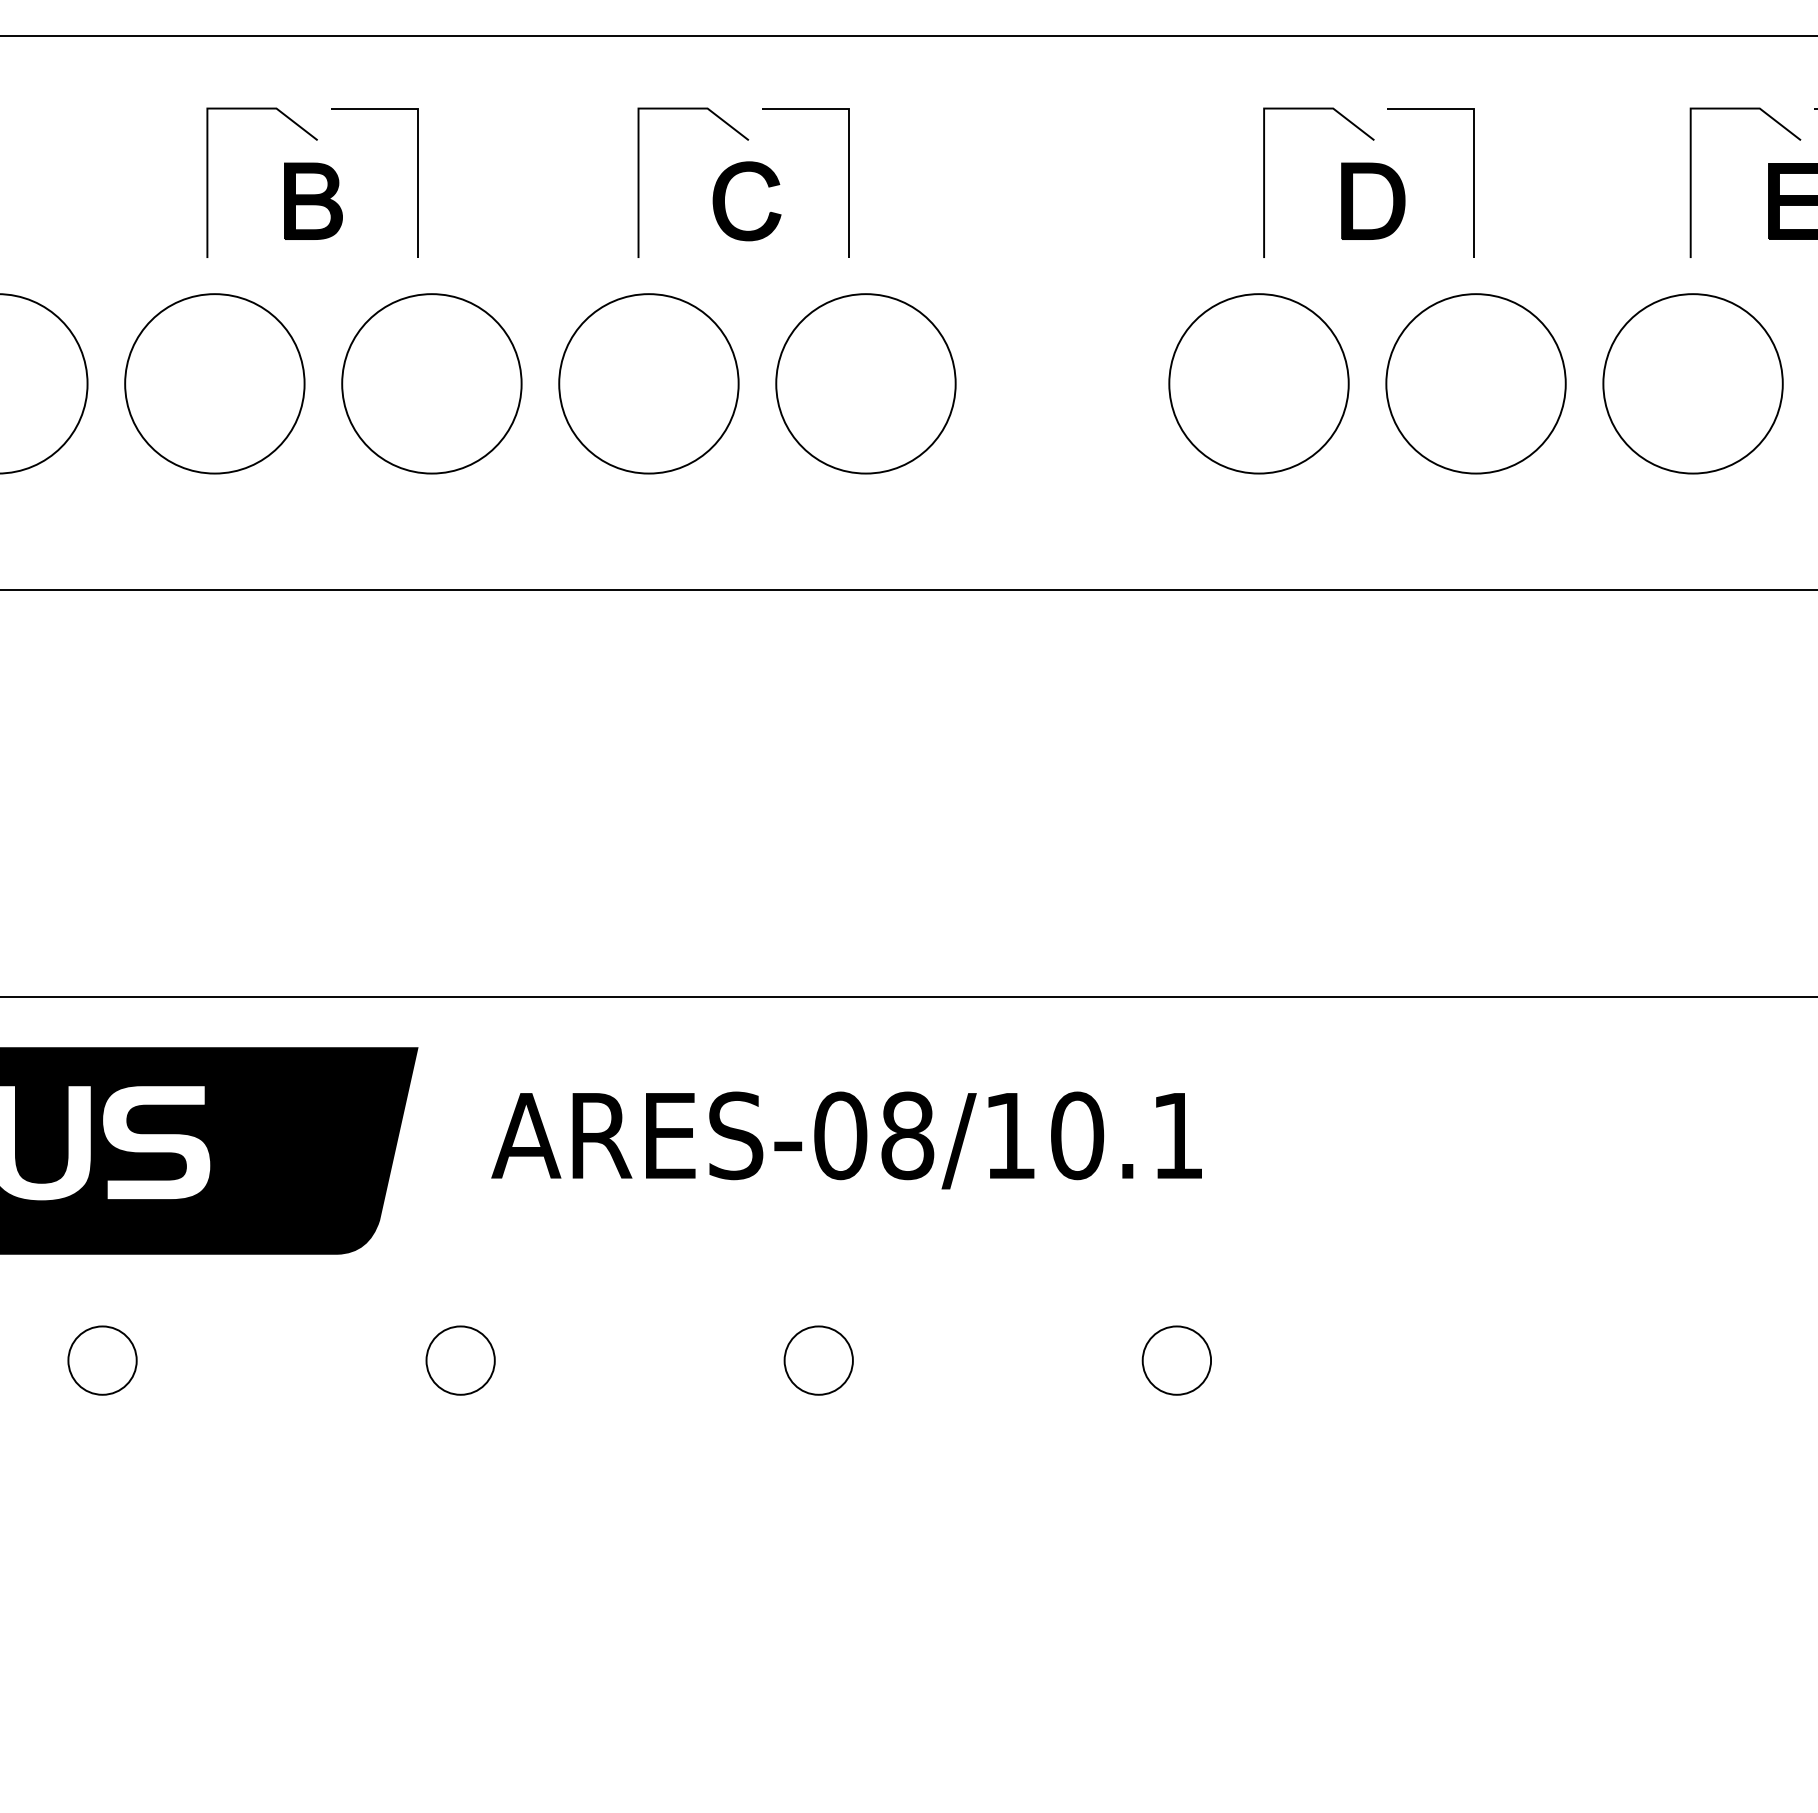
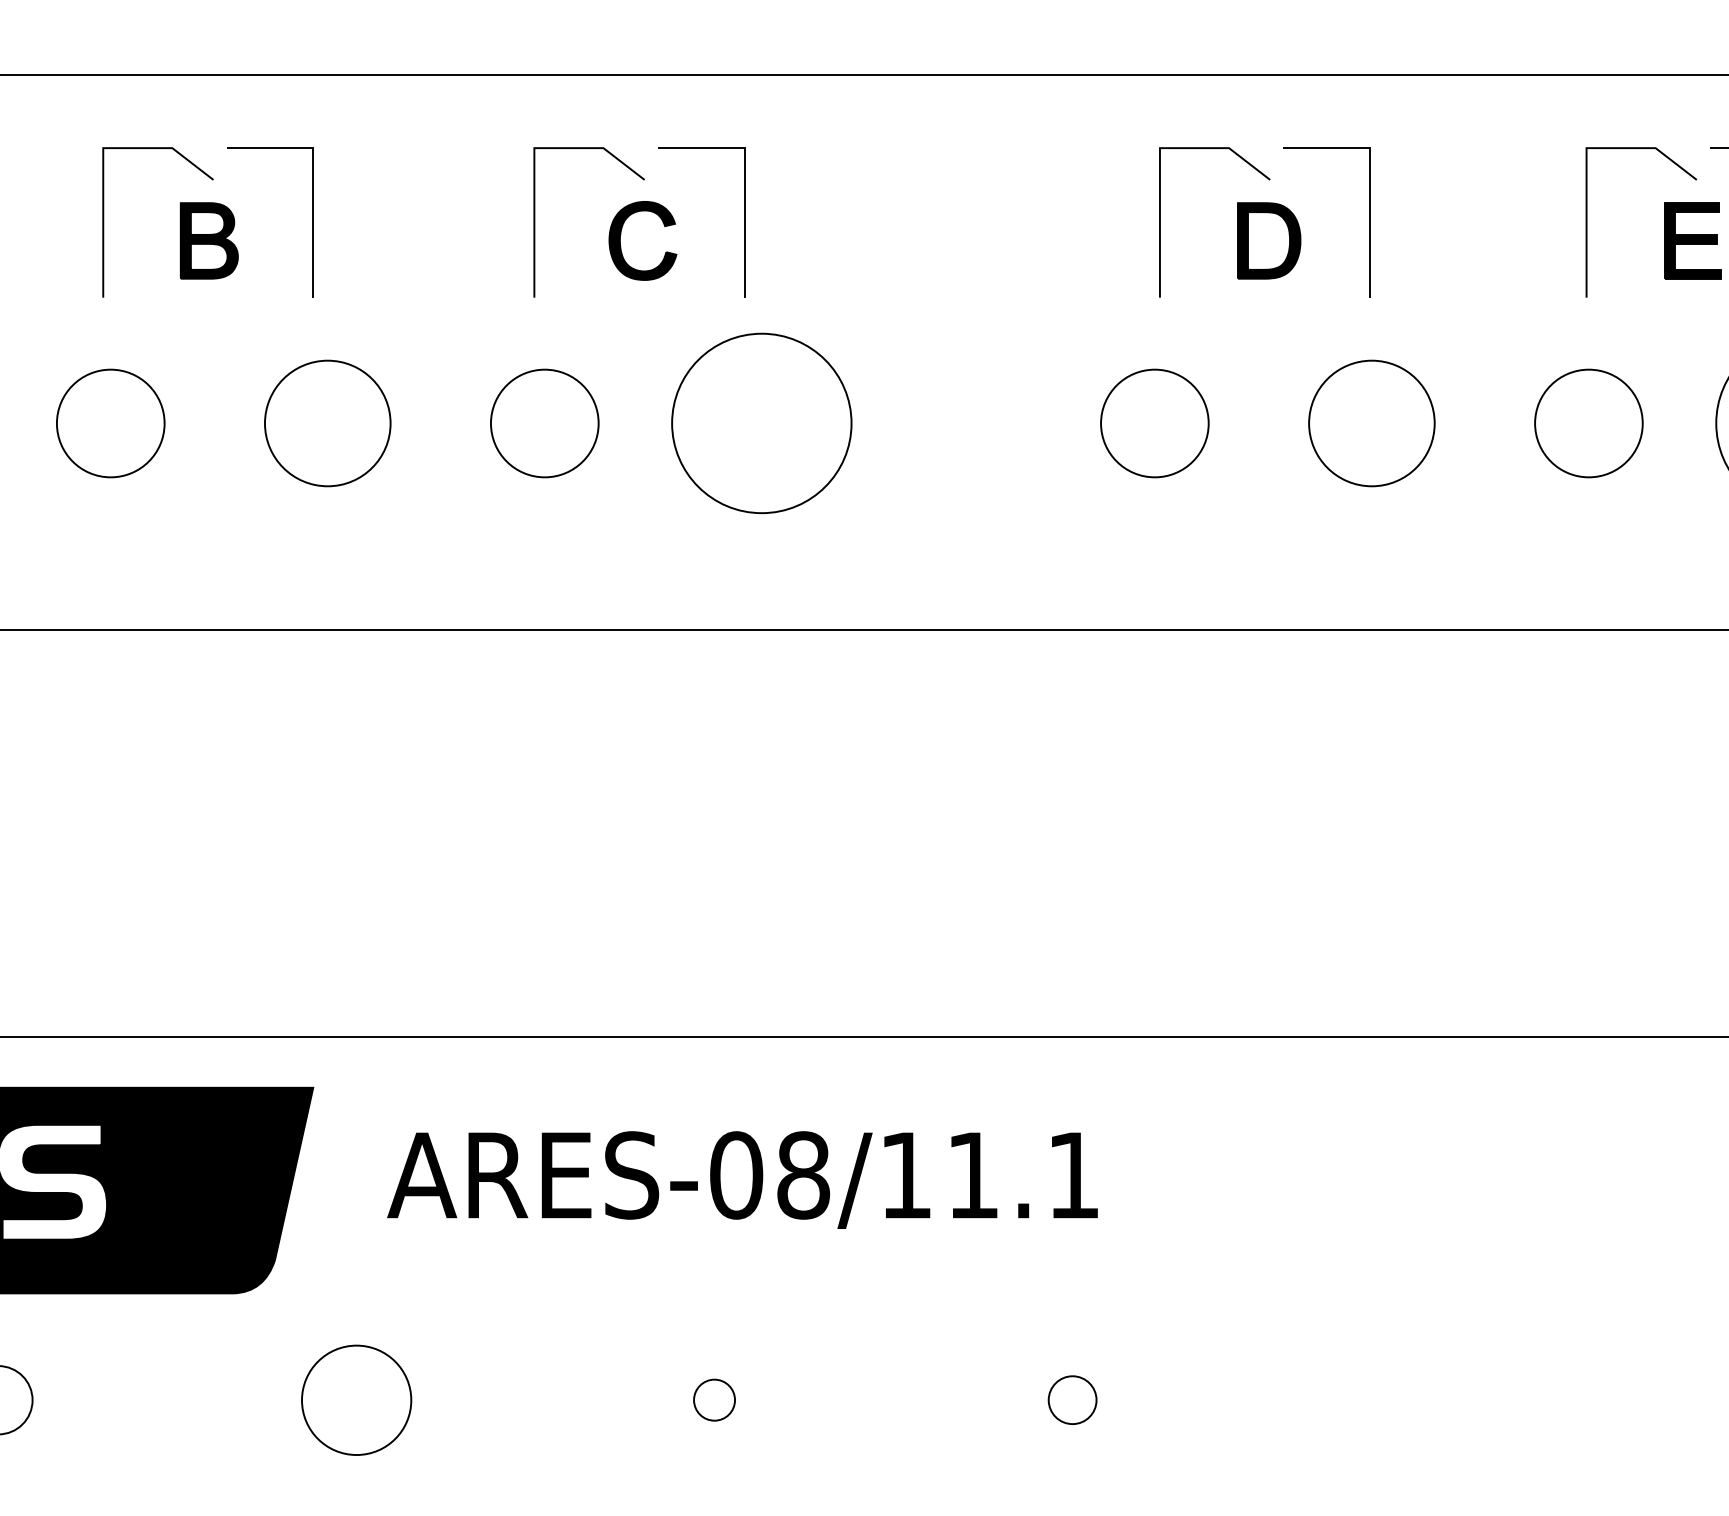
part: (214, 383) -> (110, 423), size x0.6
part: (431, 383) -> (327, 423), size x0.7
part: (648, 383) -> (544, 423), size x0.6
part: (1258, 383) -> (1154, 423), size x0.6
part: (1475, 383) -> (1371, 423), size x0.7
part: (1692, 383) -> (1588, 423), size x0.6
text: (1077, 1135) -> (973, 1175), ARES-08/10.1 -> ARES-08/11.1
part: (460, 1360) -> (356, 1400), size x1.6
part: (818, 1360) -> (714, 1400), size x0.6
part: (1176, 1360) -> (1072, 1400), size x0.7

